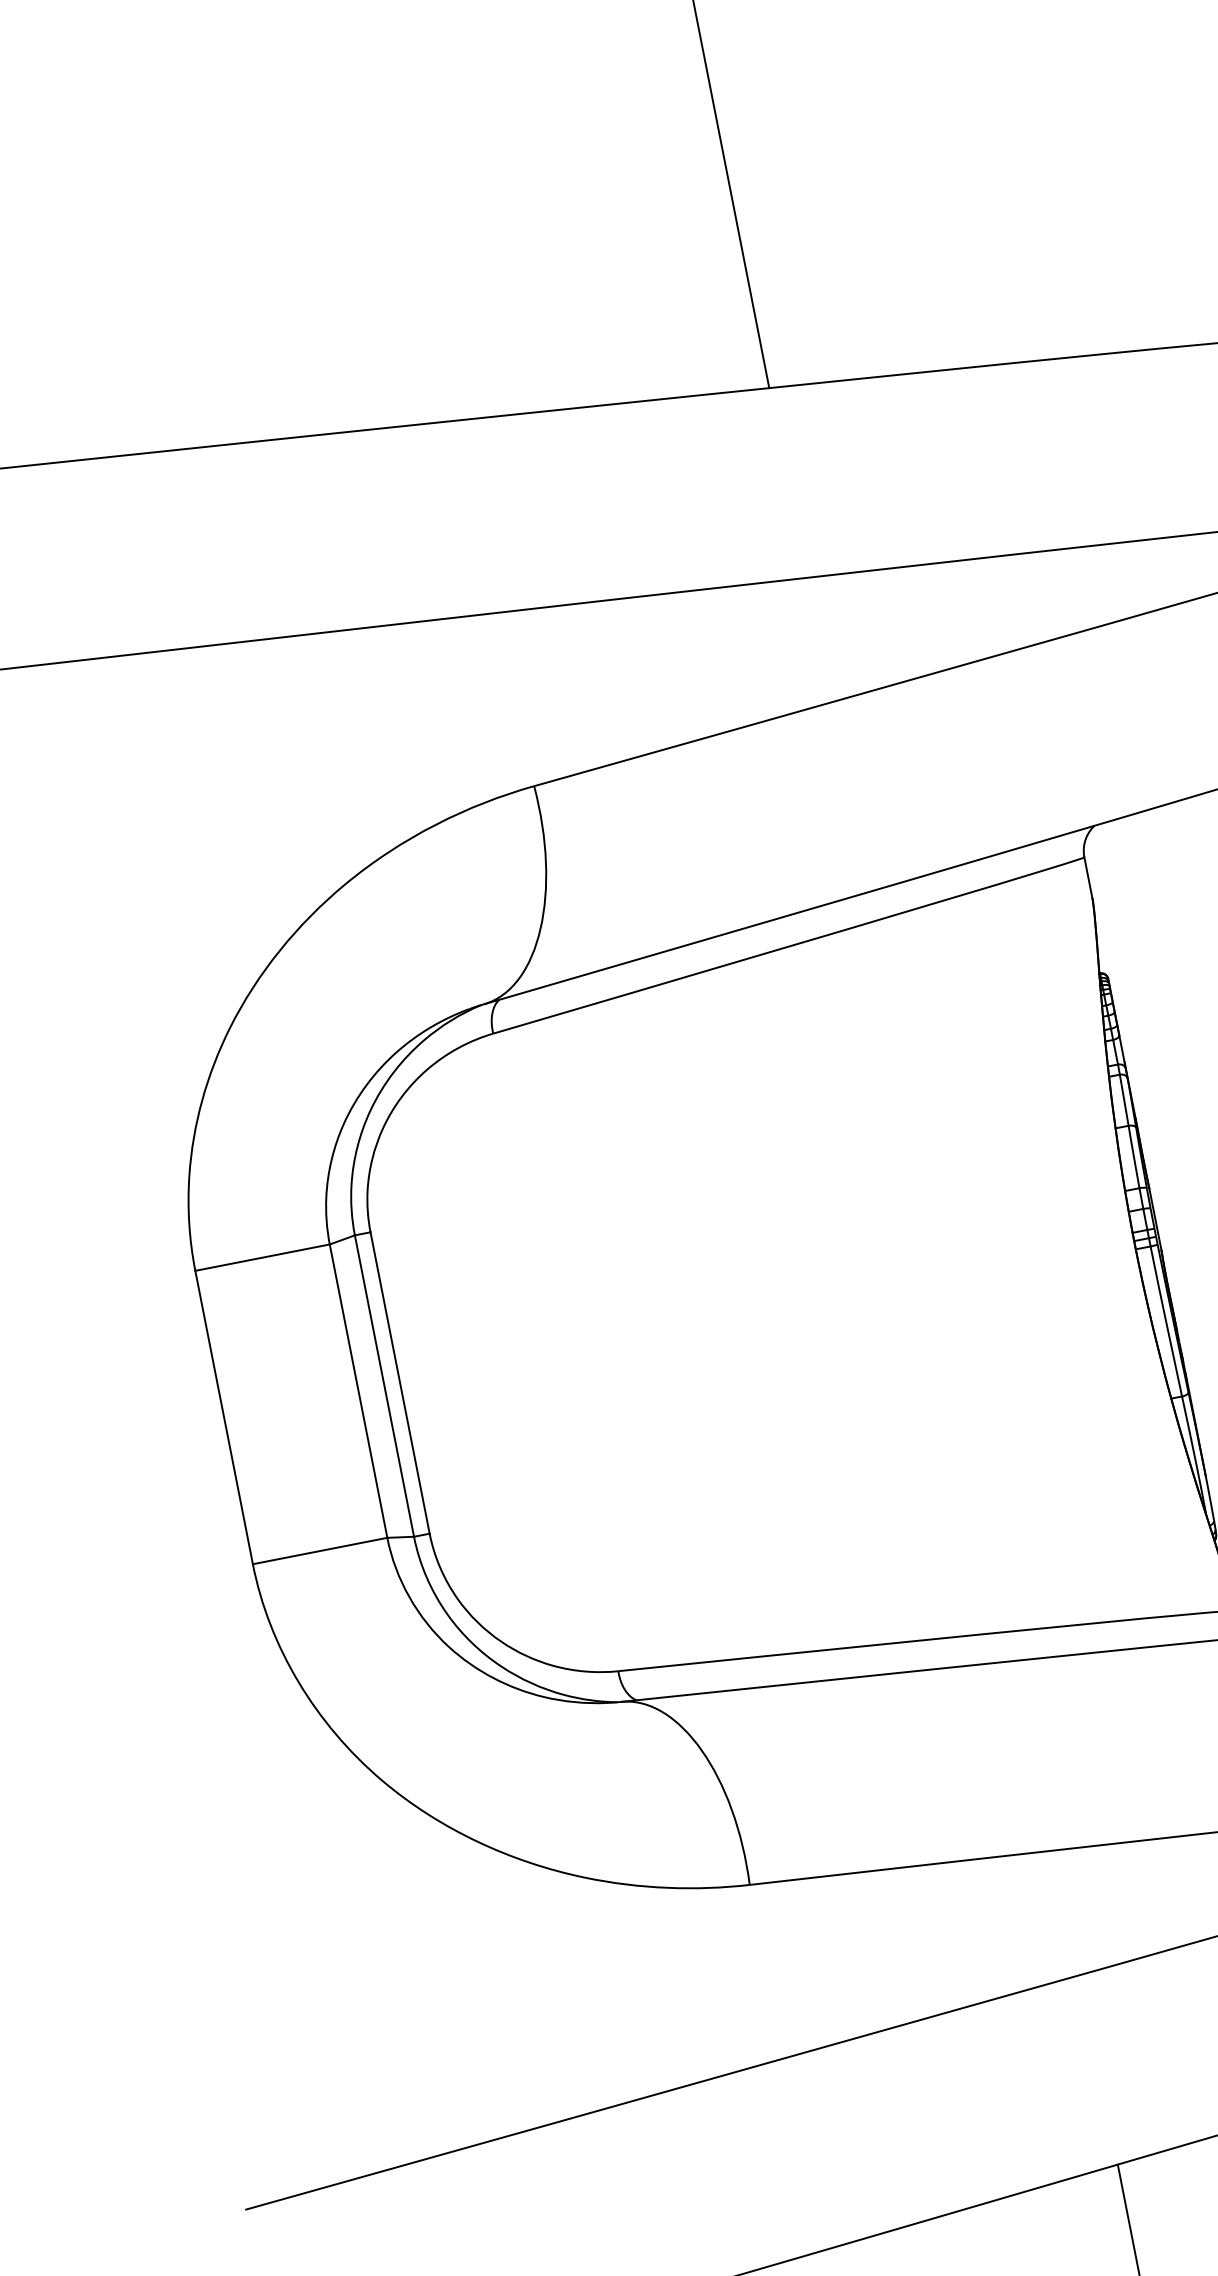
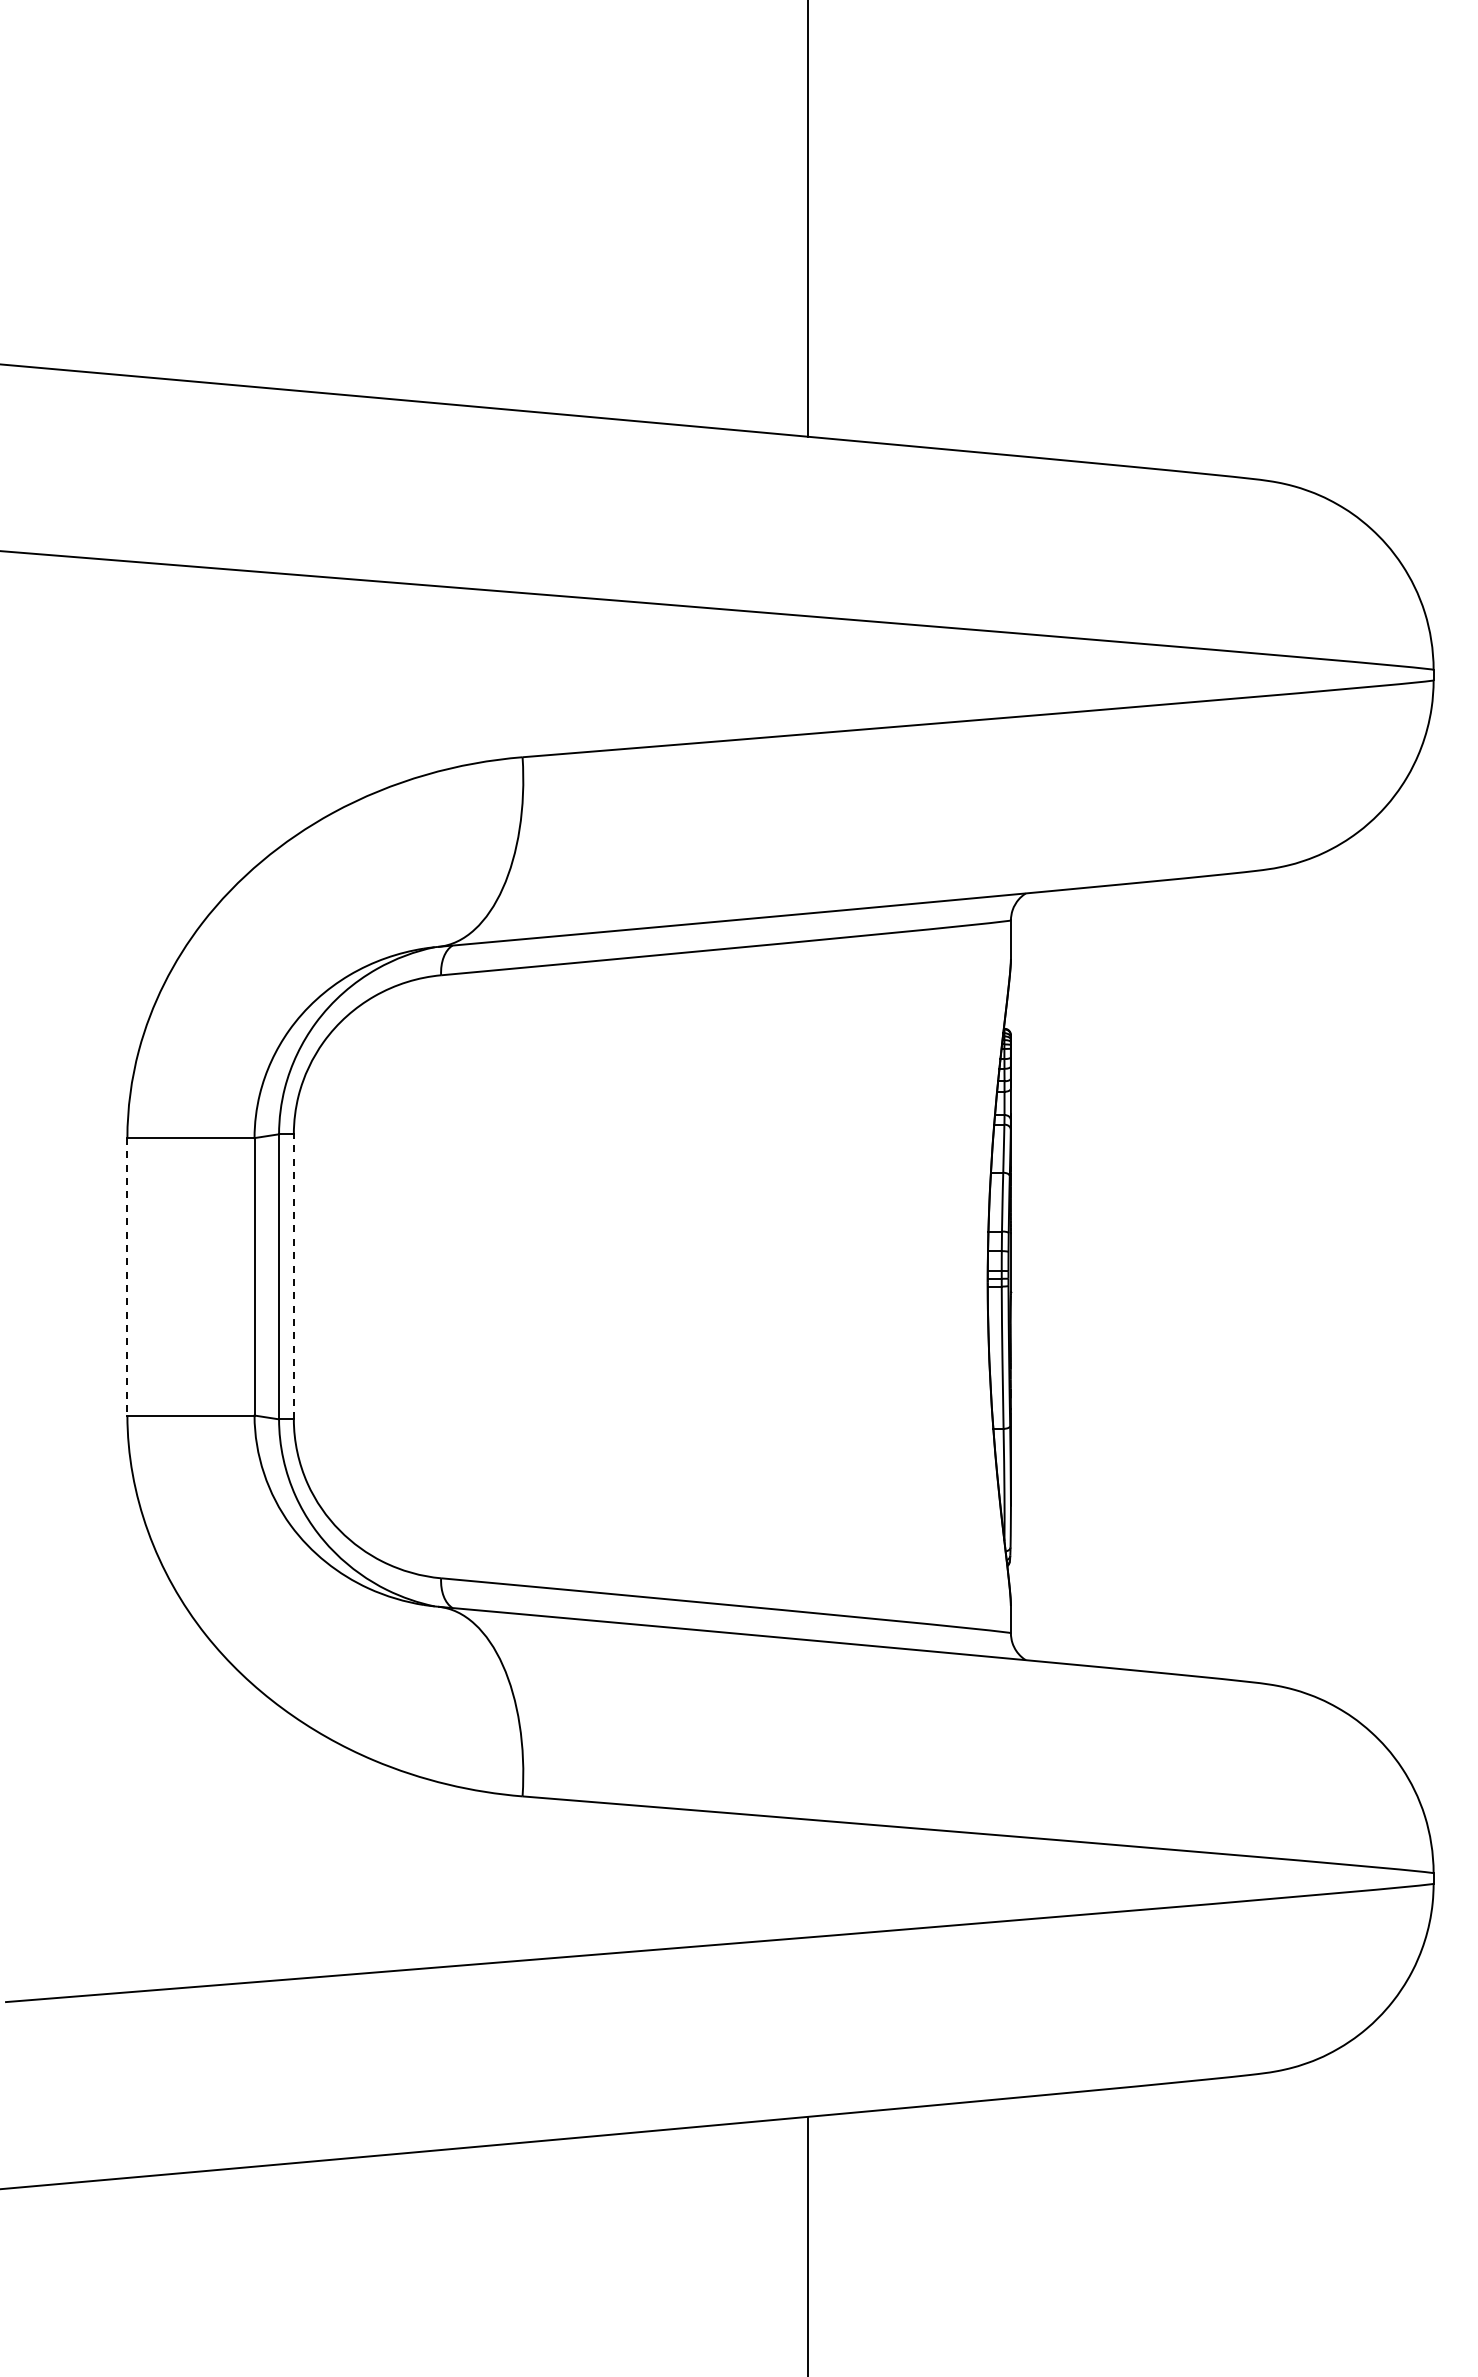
line: (399, 1382) -> (293, 1276), solid -> dashed
line: (224, 1417) -> (127, 1276), solid -> dashed

